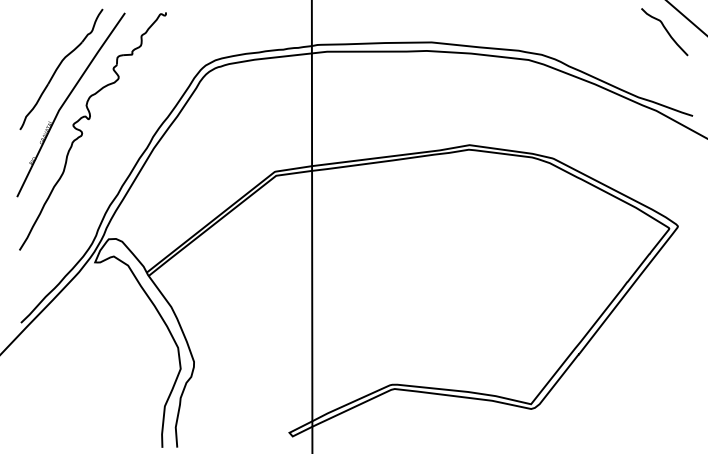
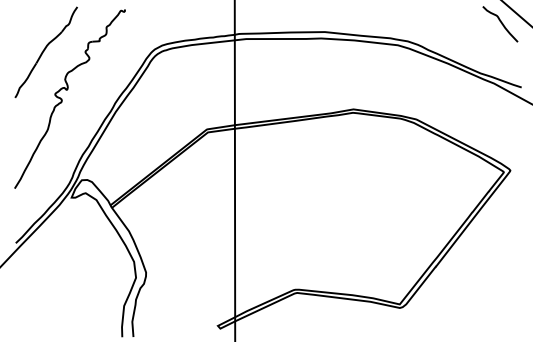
part: (71, 104) -> (53, 78), removed

